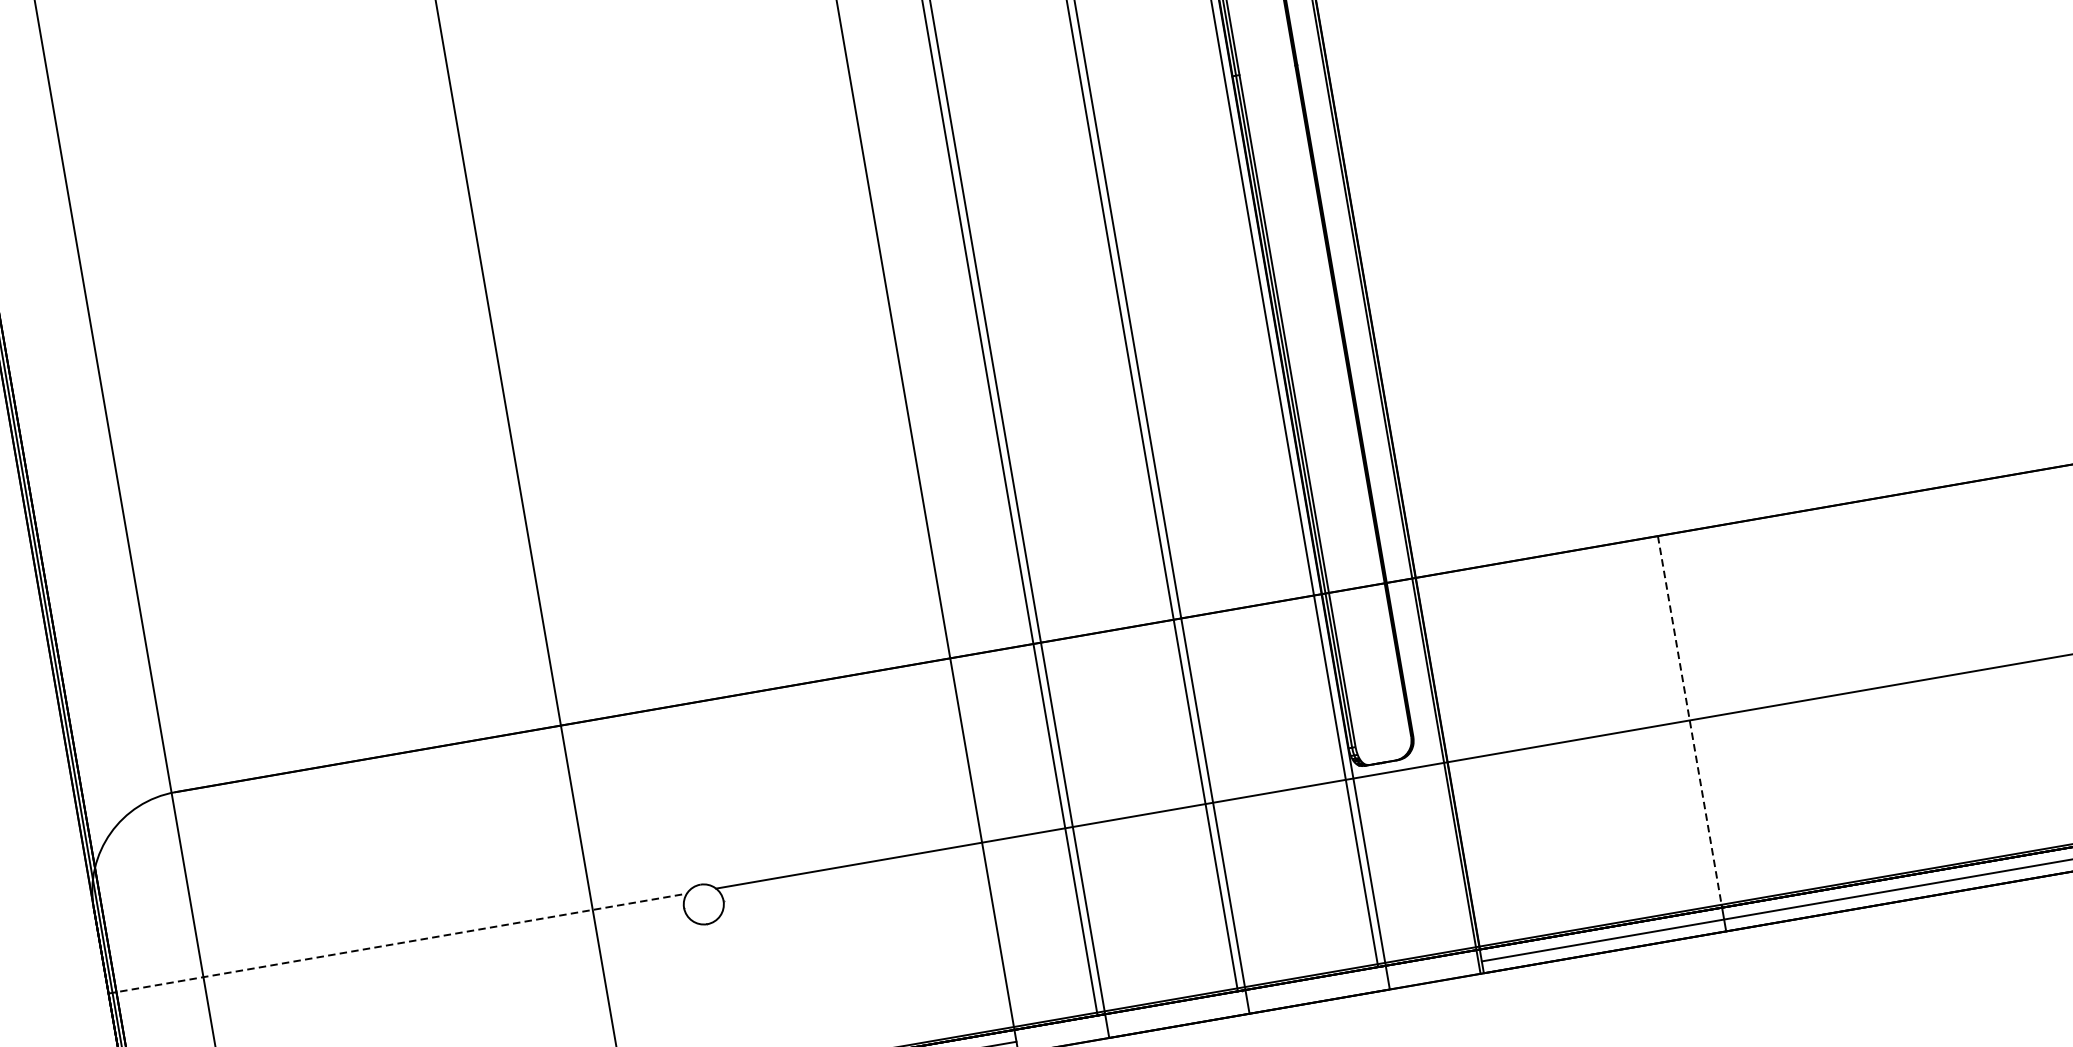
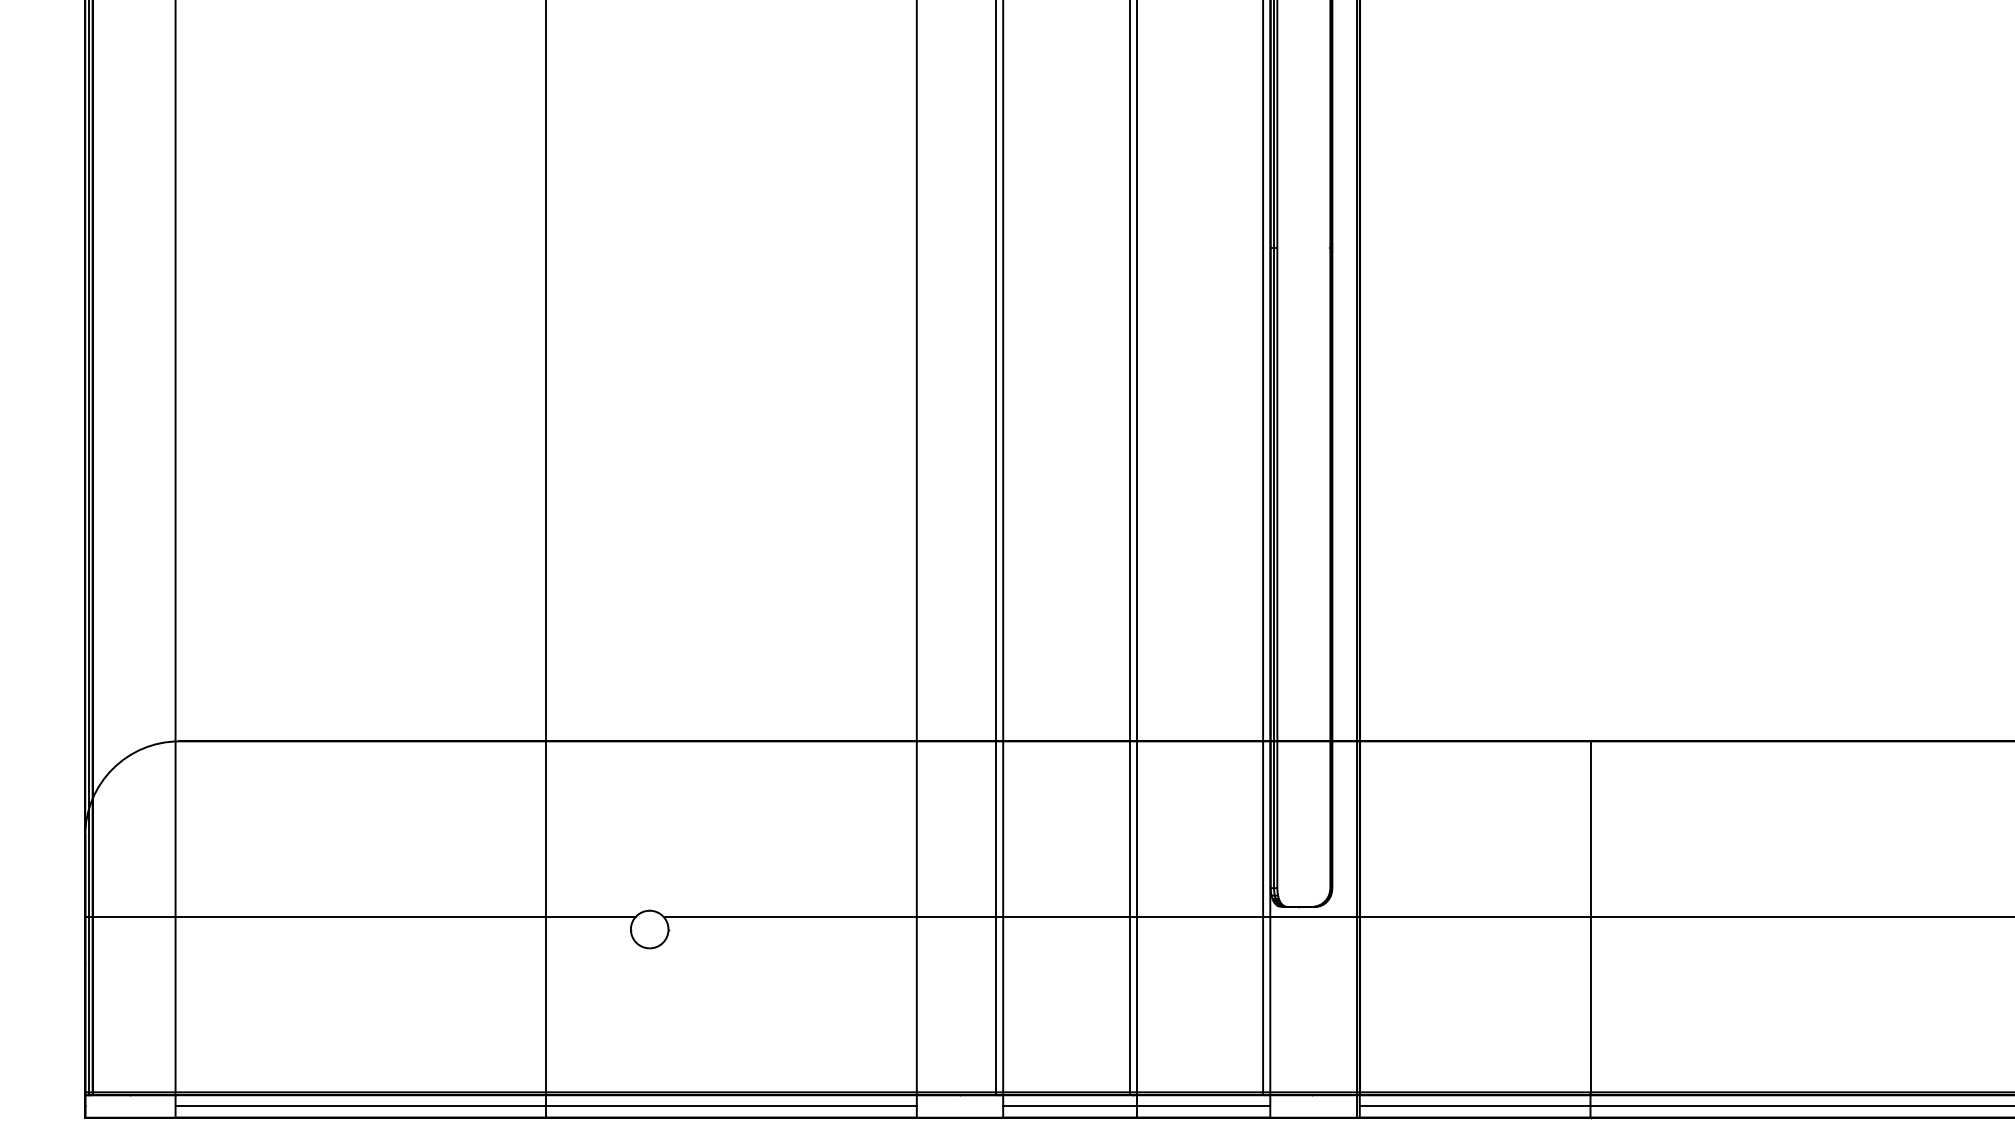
line: (1689, 721) -> (1590, 917), dashed -> solid
line: (398, 943) -> (361, 916), dashed -> solid
line: (1247, 1002) -> (1136, 1106), added

